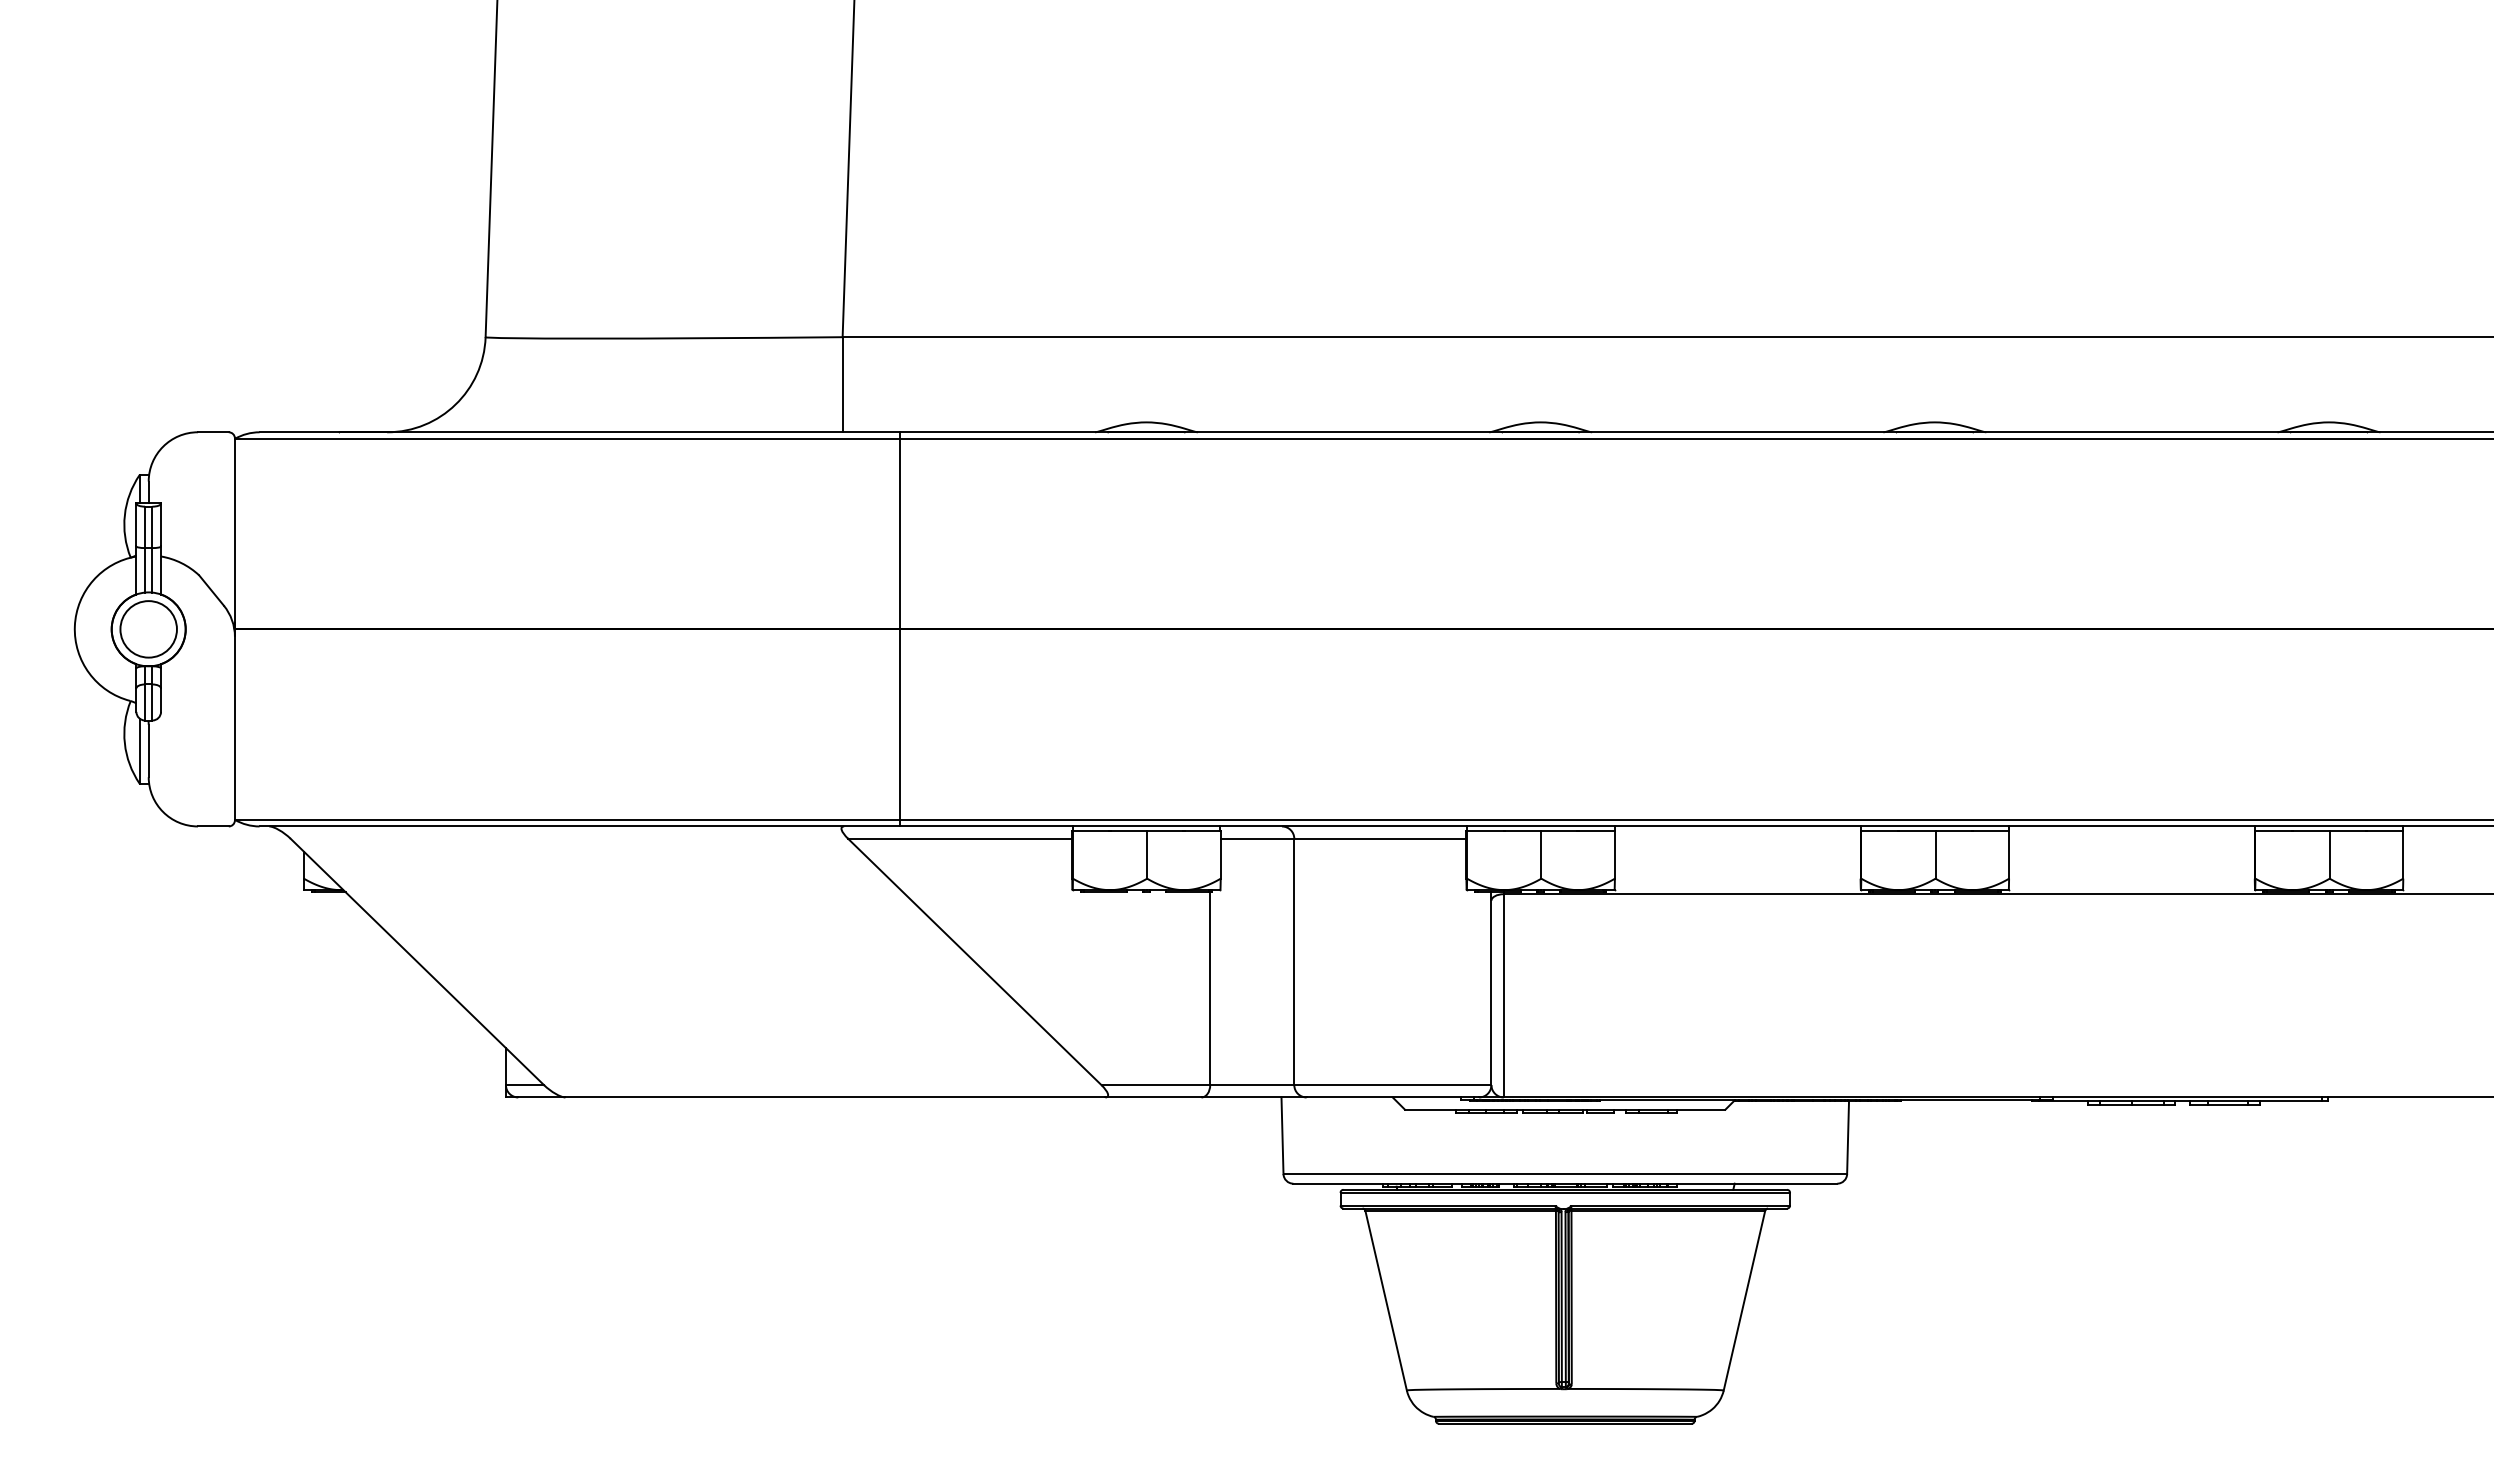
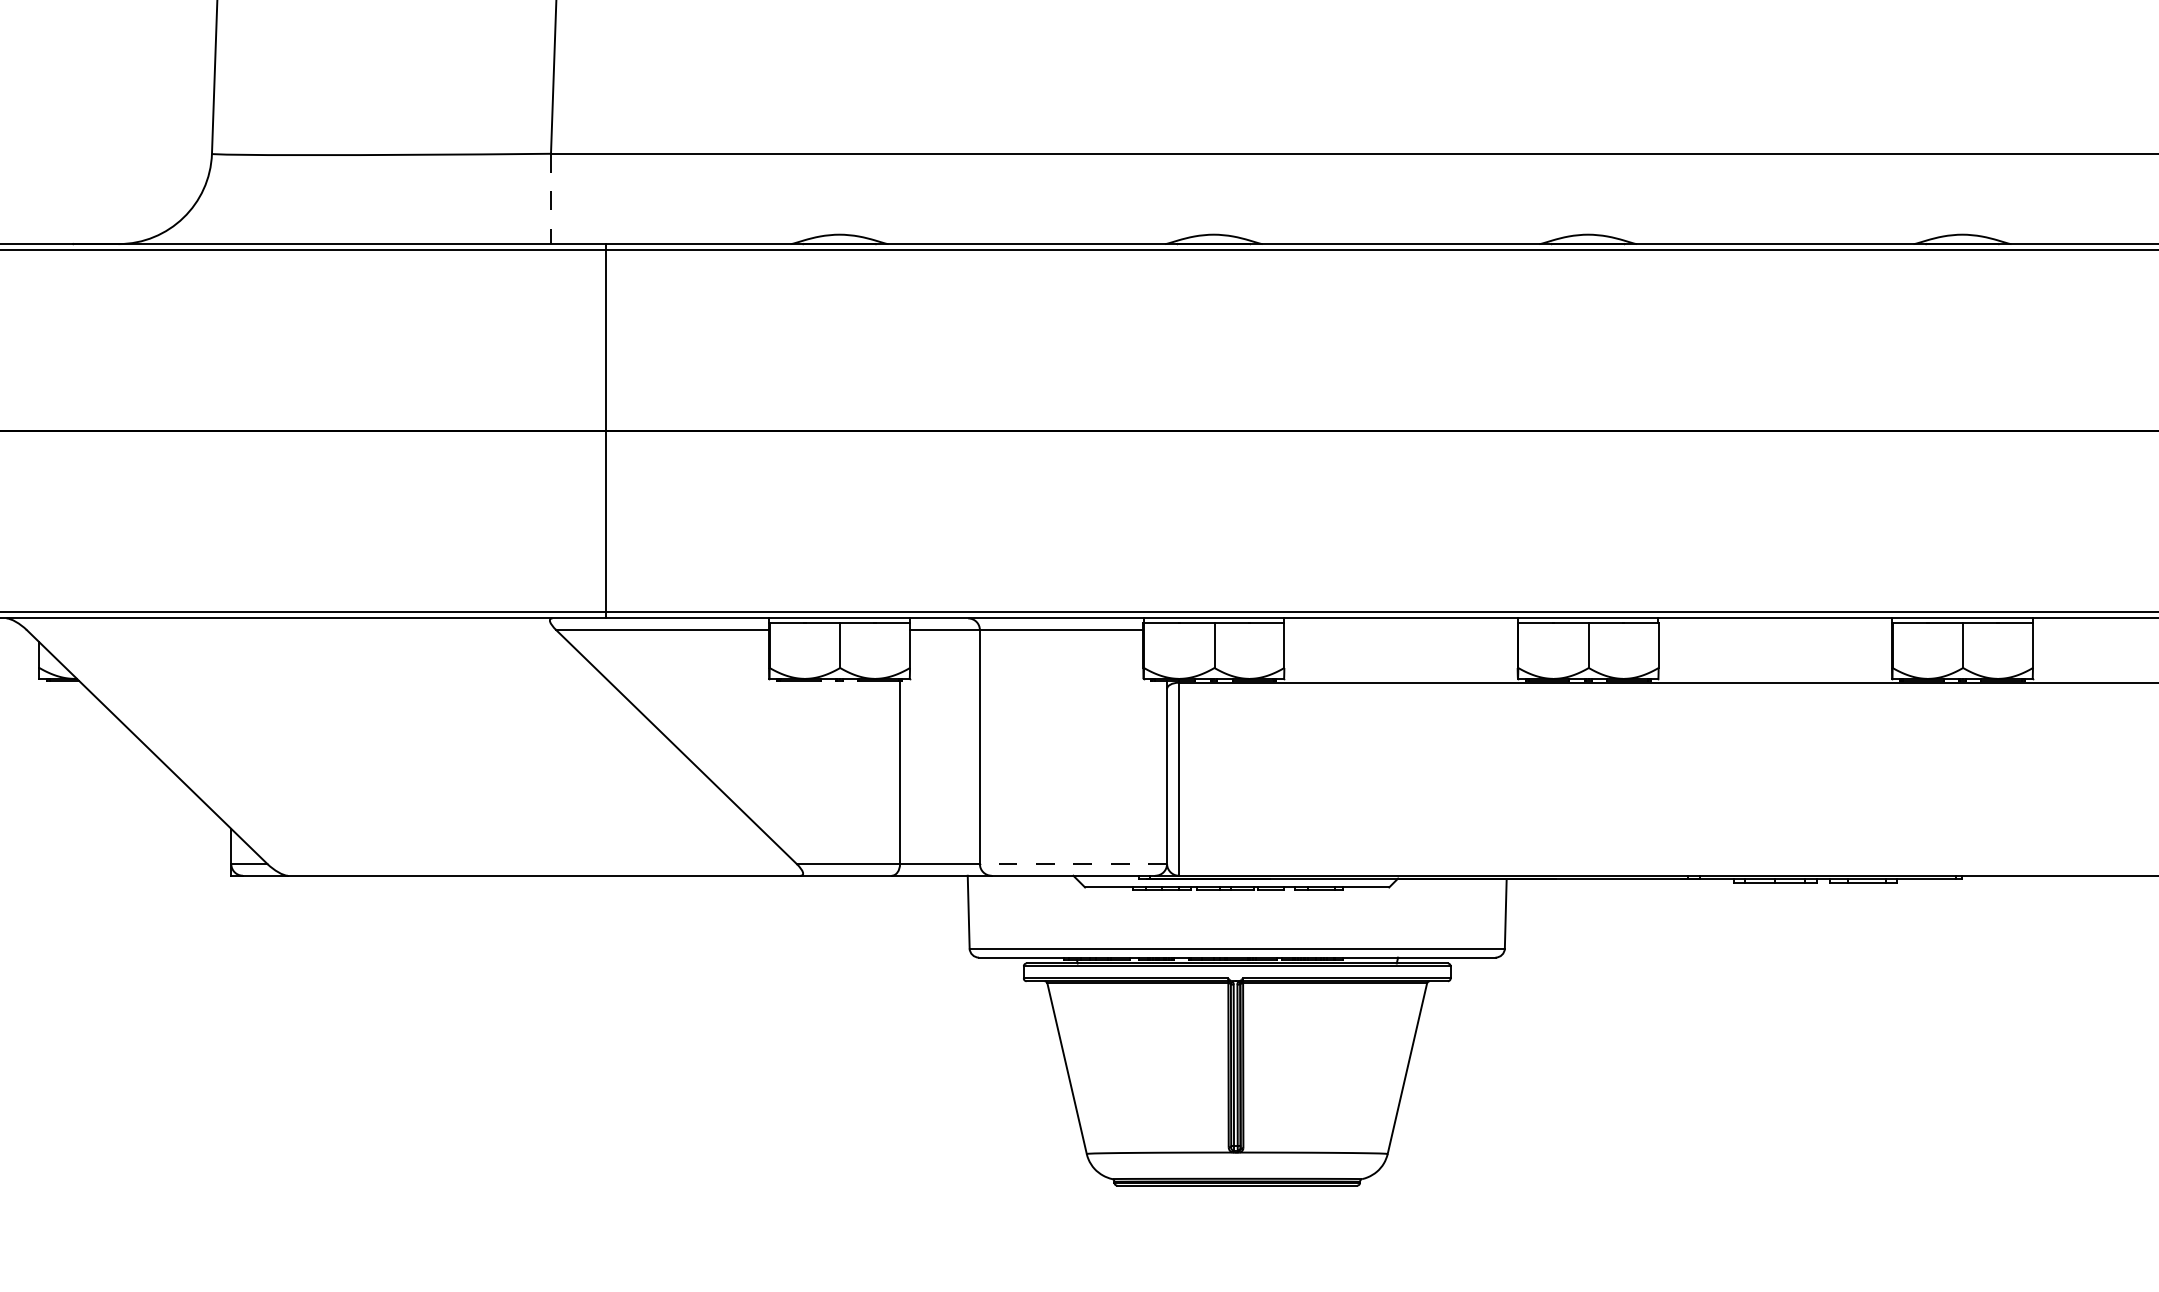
line: (842, 384) -> (550, 198), solid -> dashed
line: (1392, 1085) -> (1073, 864), solid -> dashed

